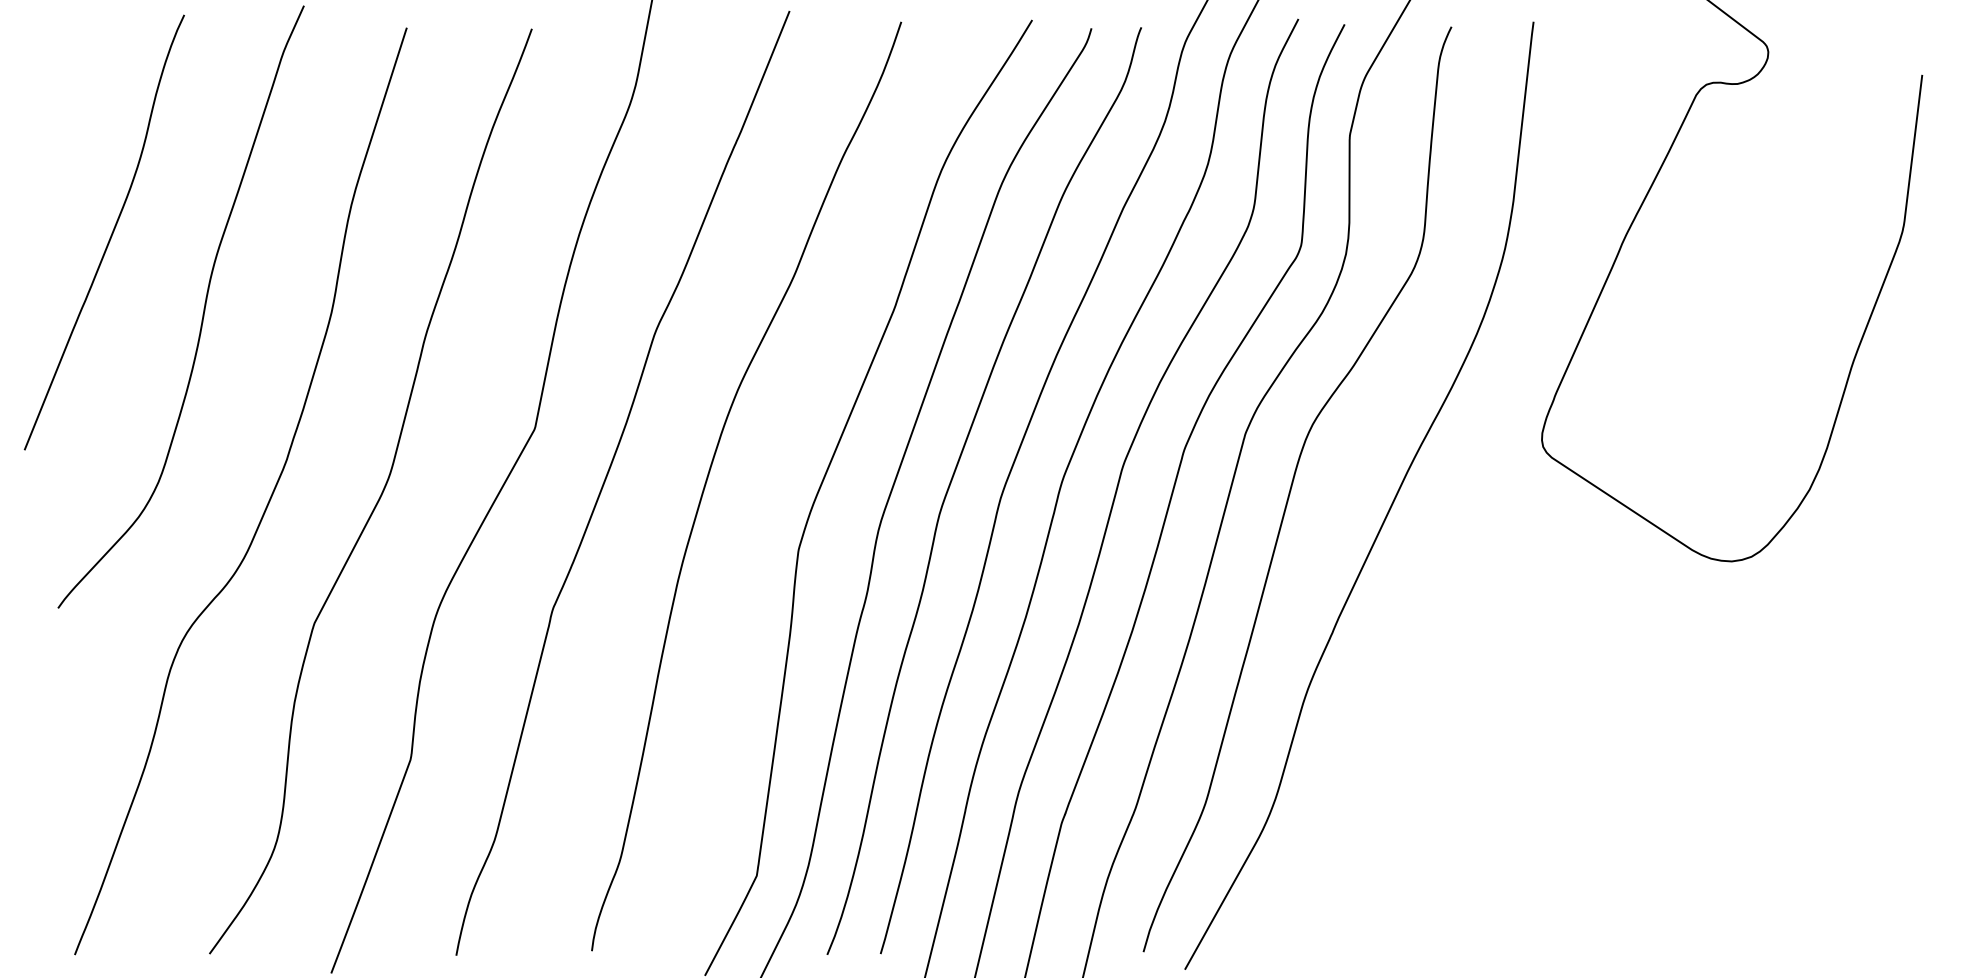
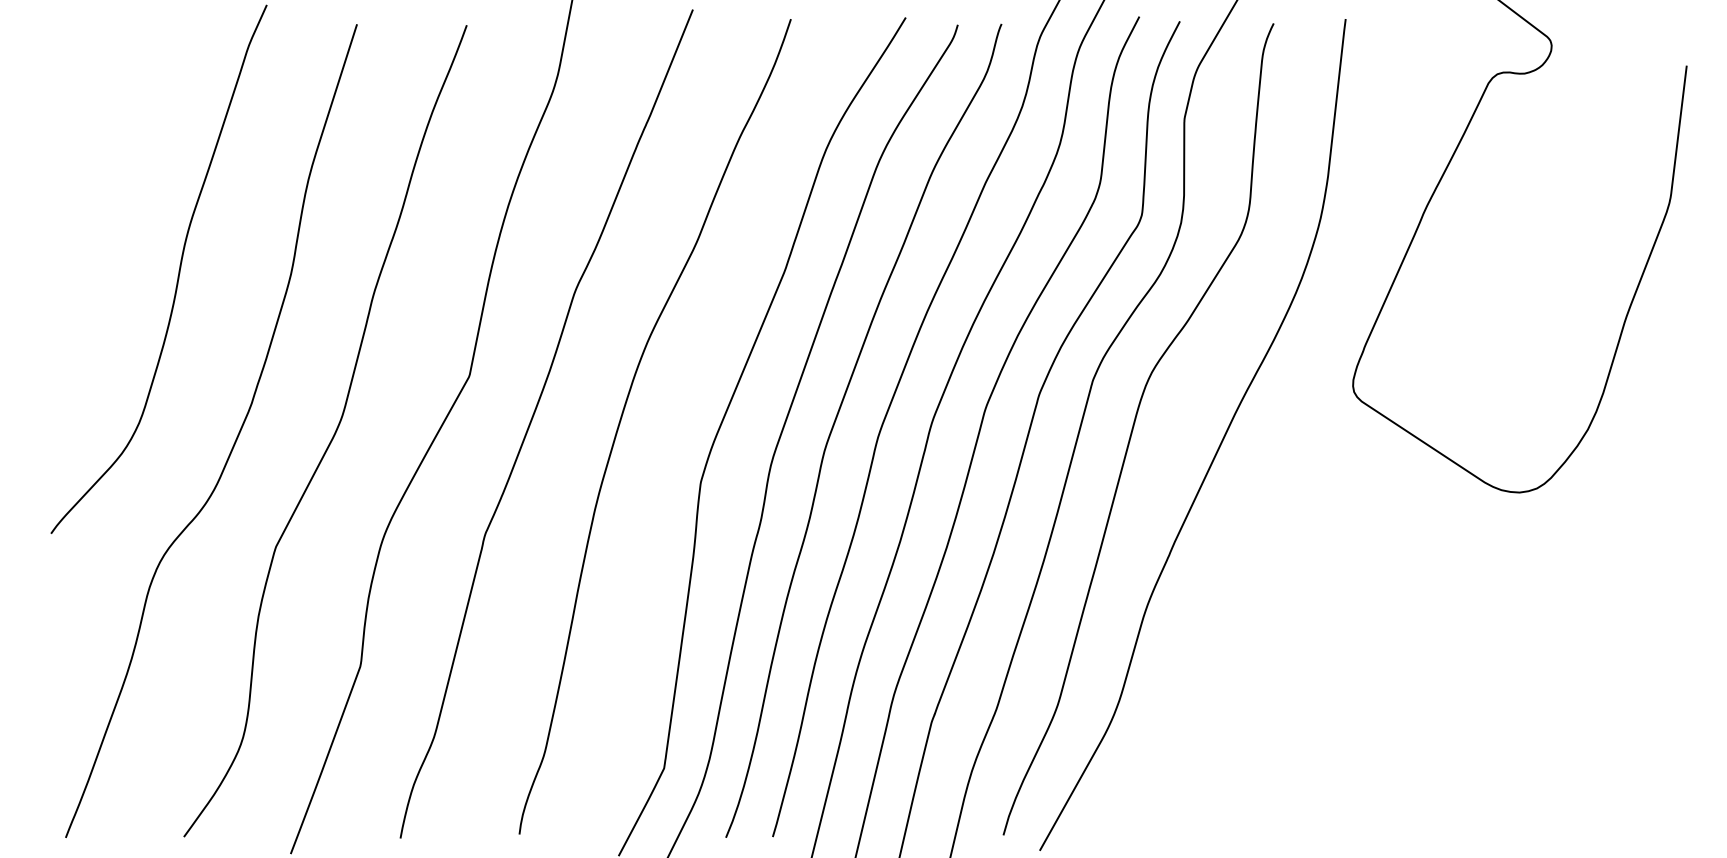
curve: (110, 234) -> (97, 205), removed

